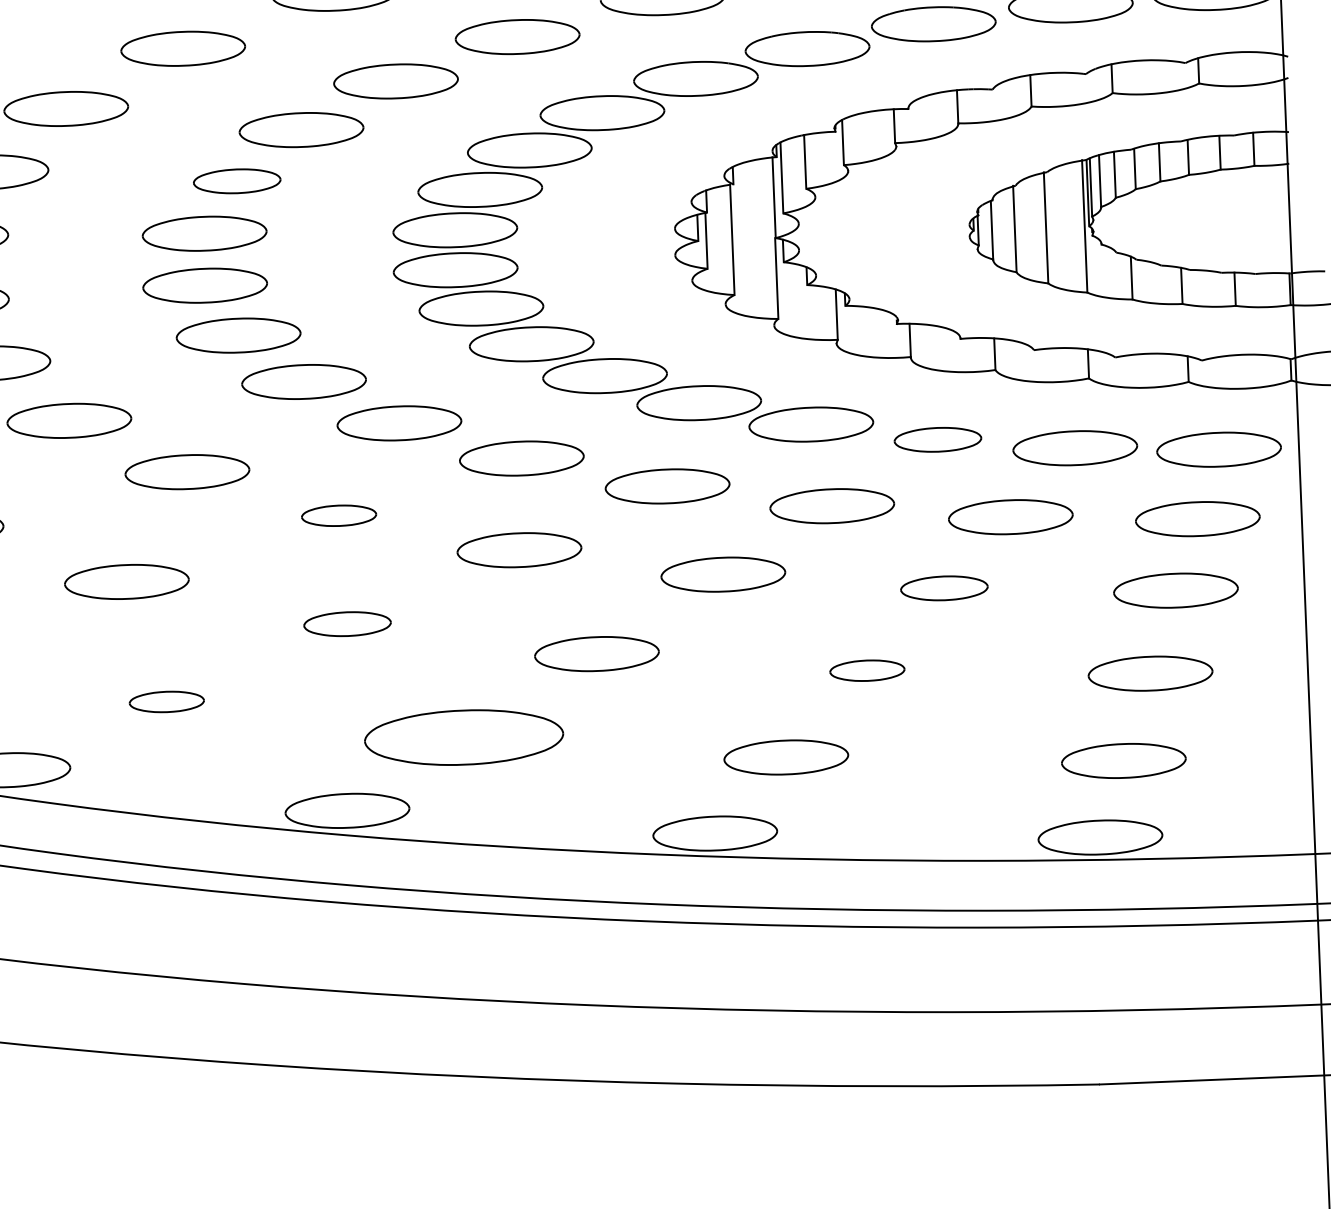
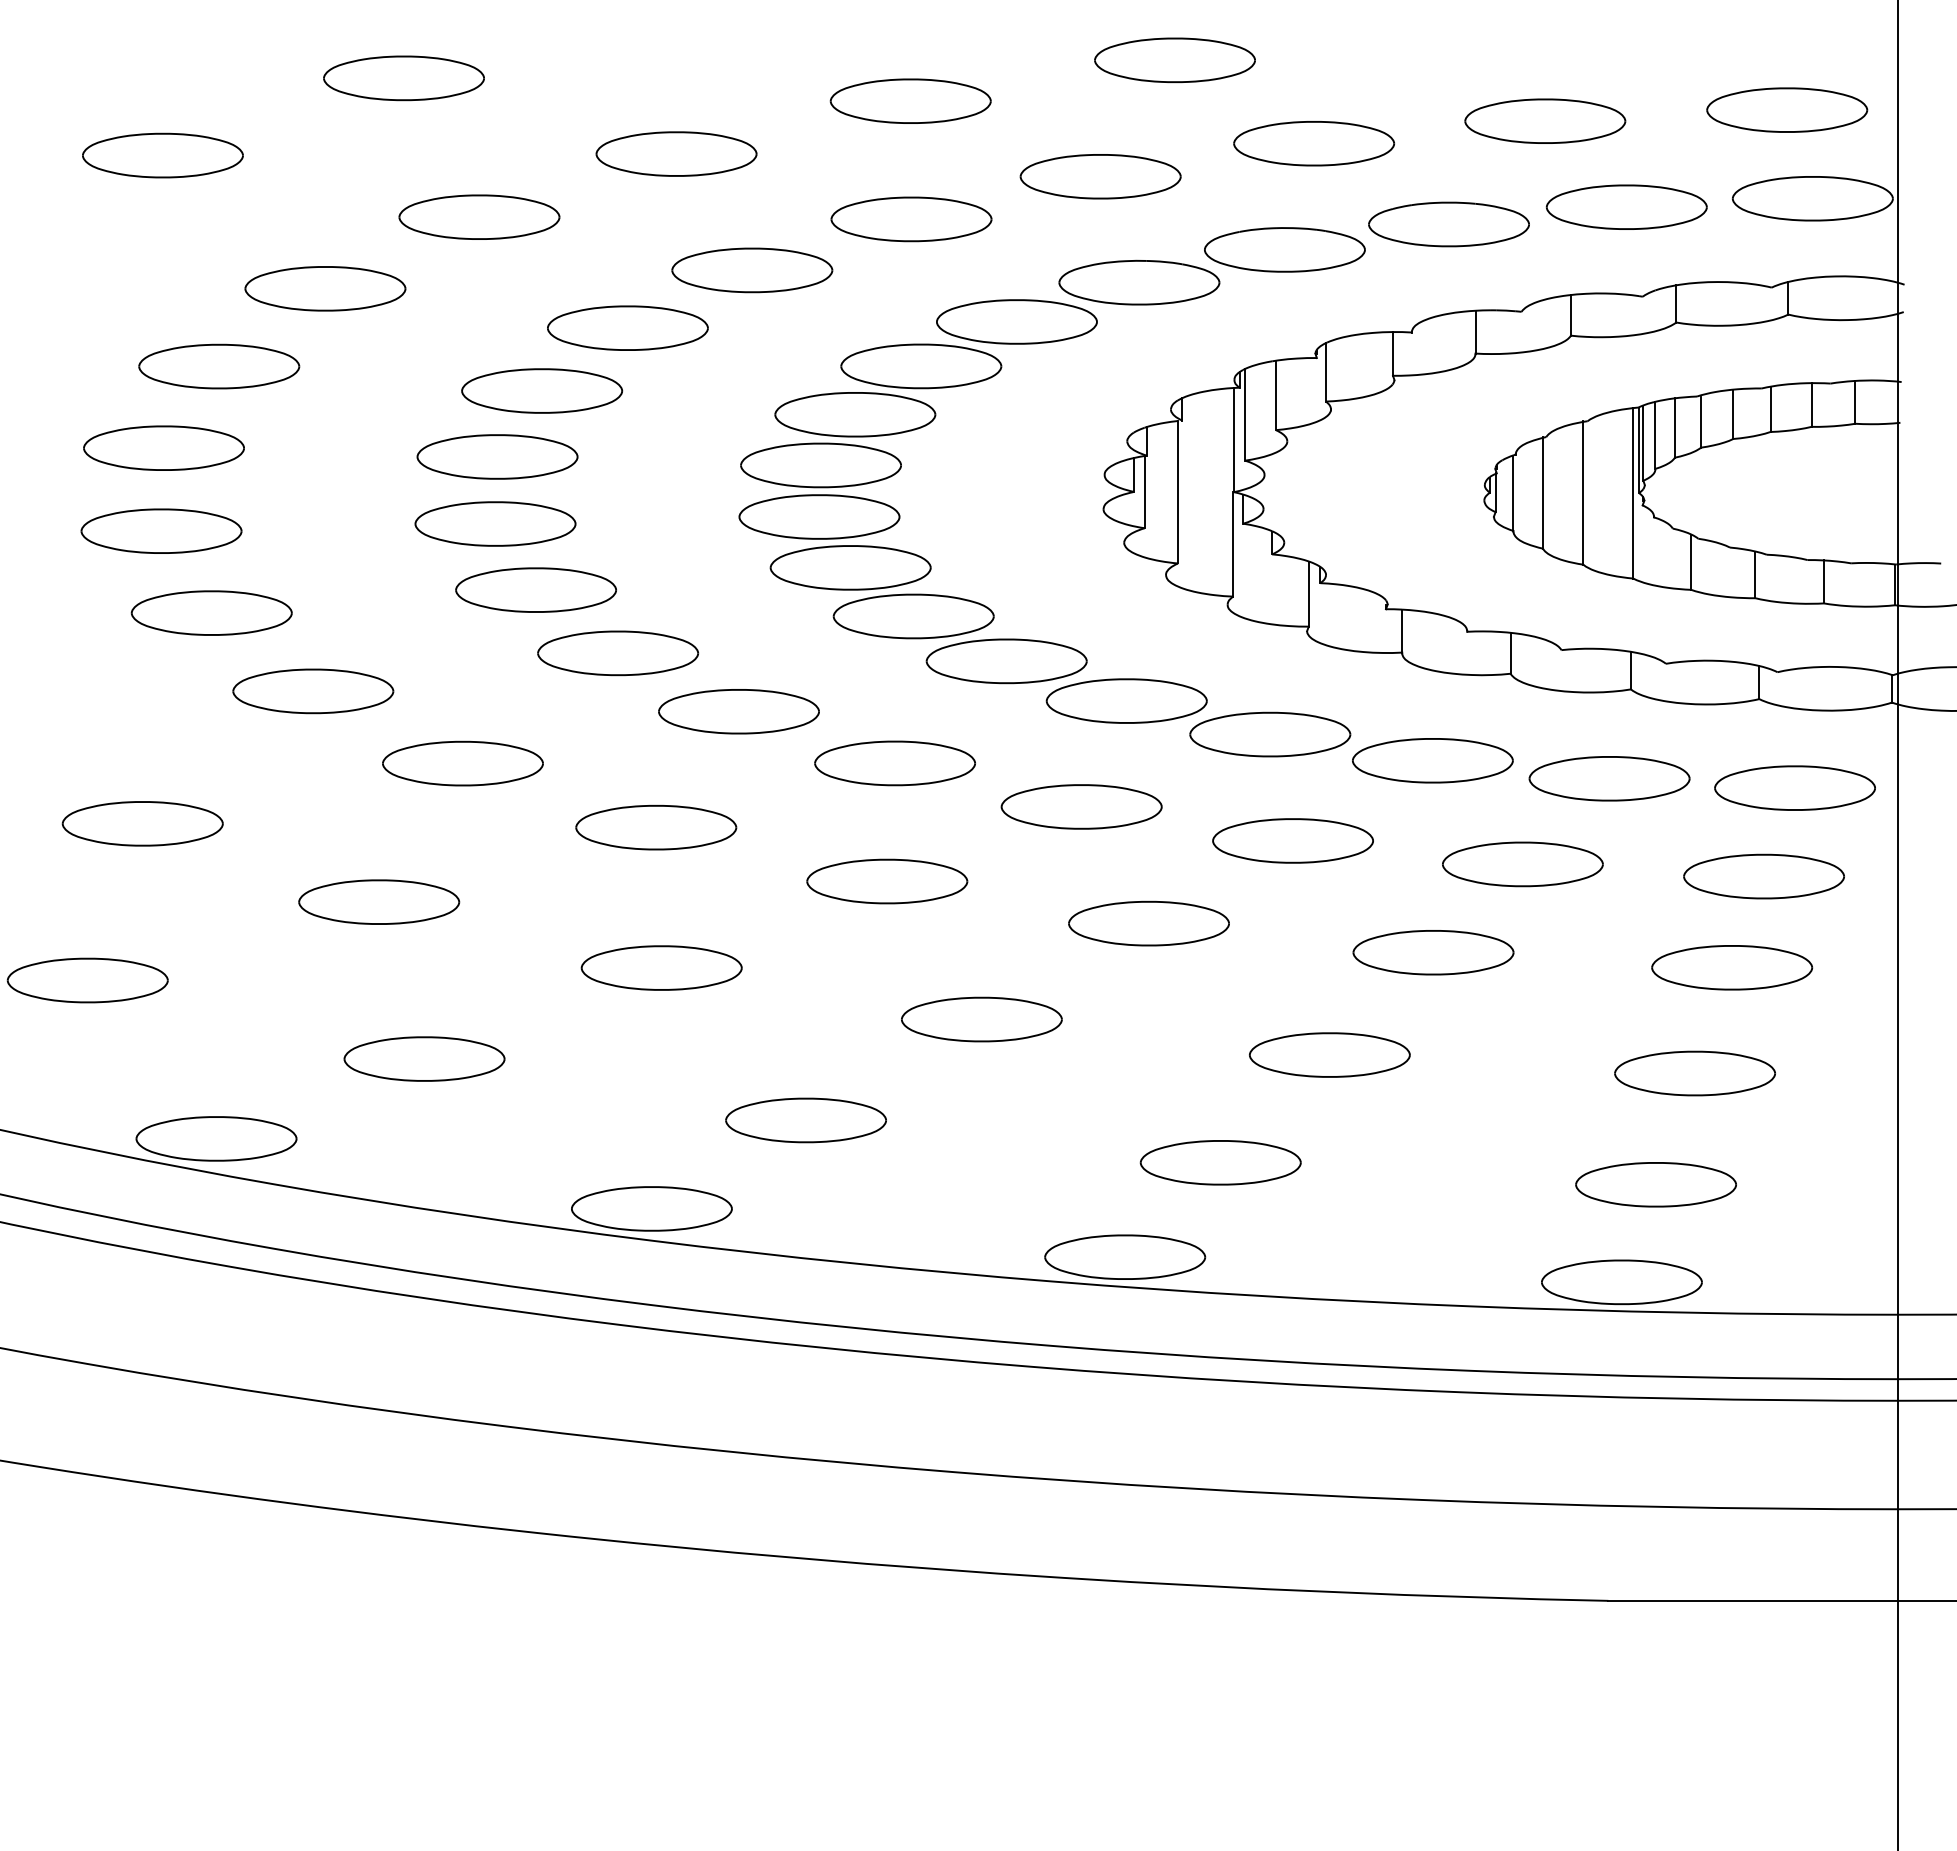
part: (237, 180) -> (542, 390), size x1.43
part: (937, 439) -> (1432, 760), size x1.43
part: (339, 515) -> (656, 827), size x1.67
part: (944, 588) -> (1433, 952), size x1.43
part: (347, 623) -> (661, 967), size x1.43
part: (867, 670) -> (1329, 1054), size x1.67
part: (166, 701) -> (424, 1058), size x1.67
part: (463, 737) -> (805, 1120), size x0.62

